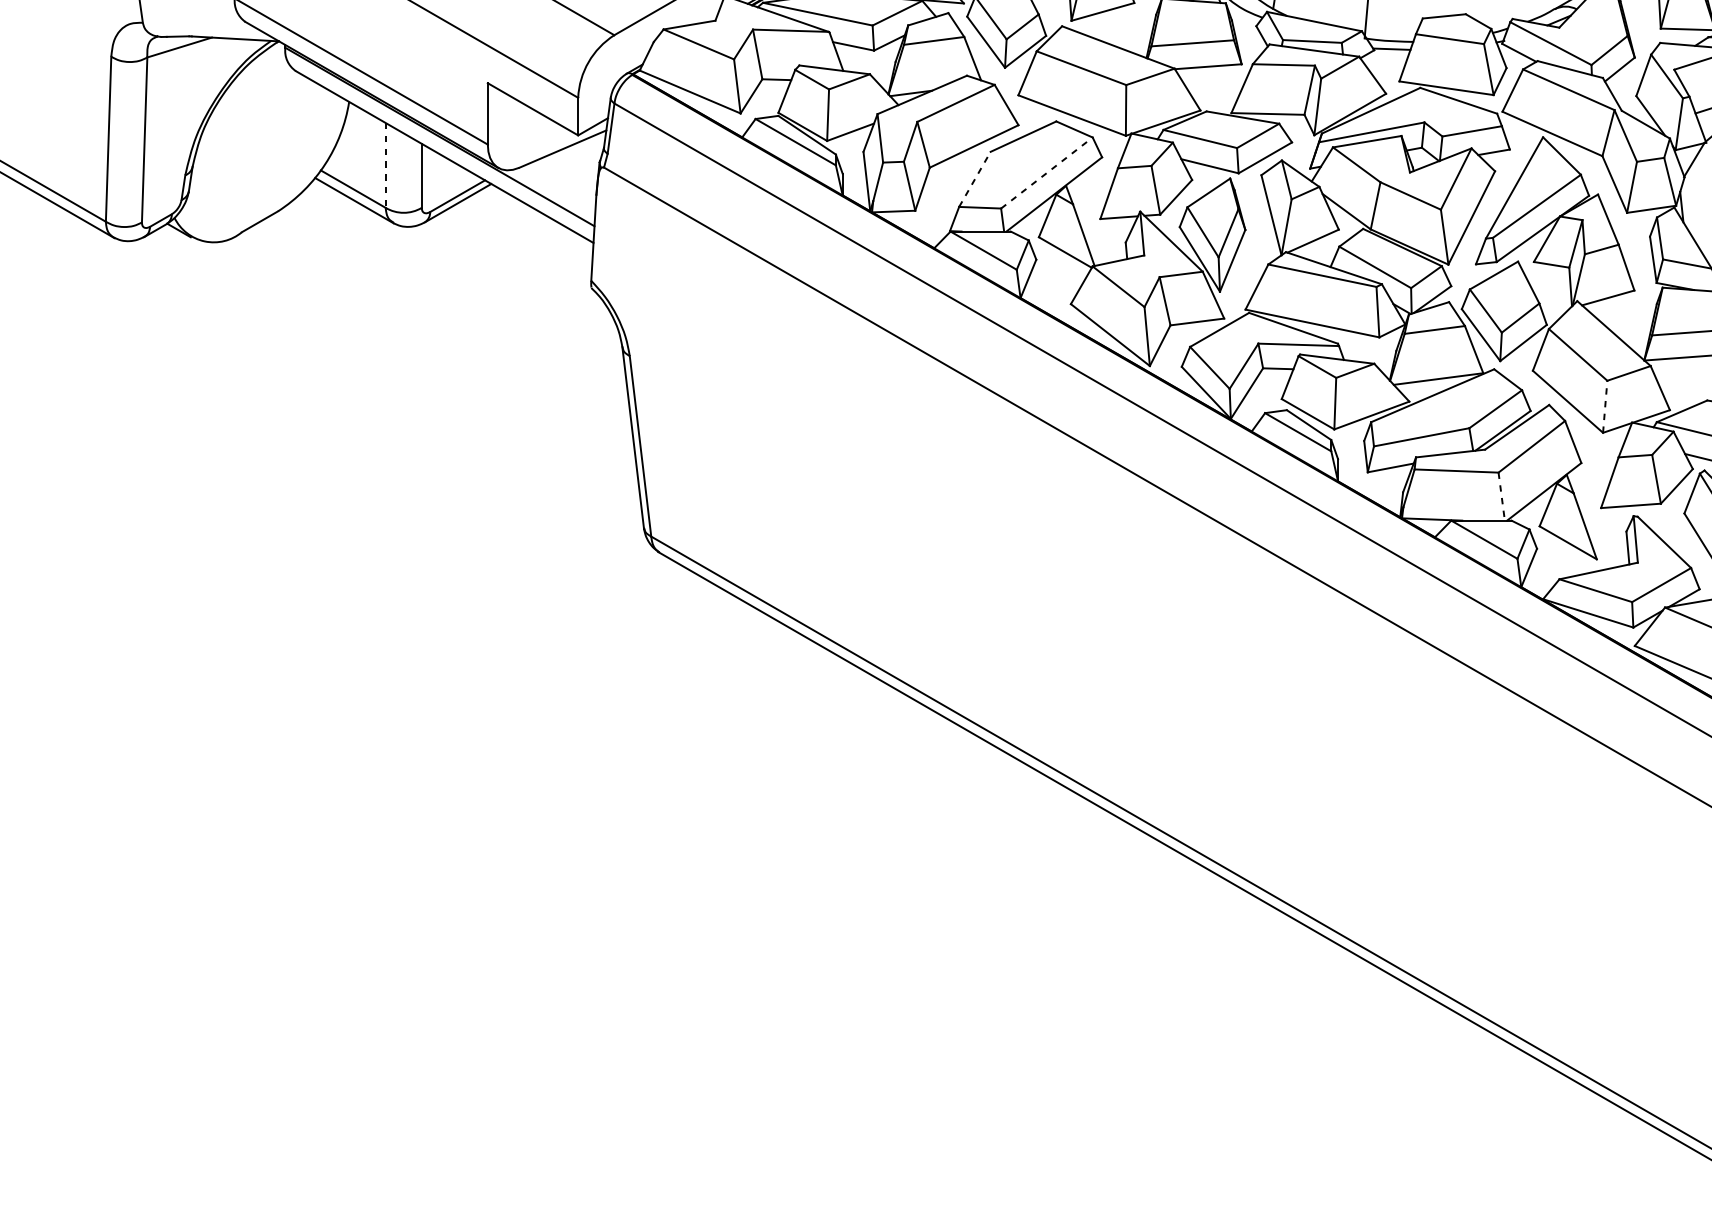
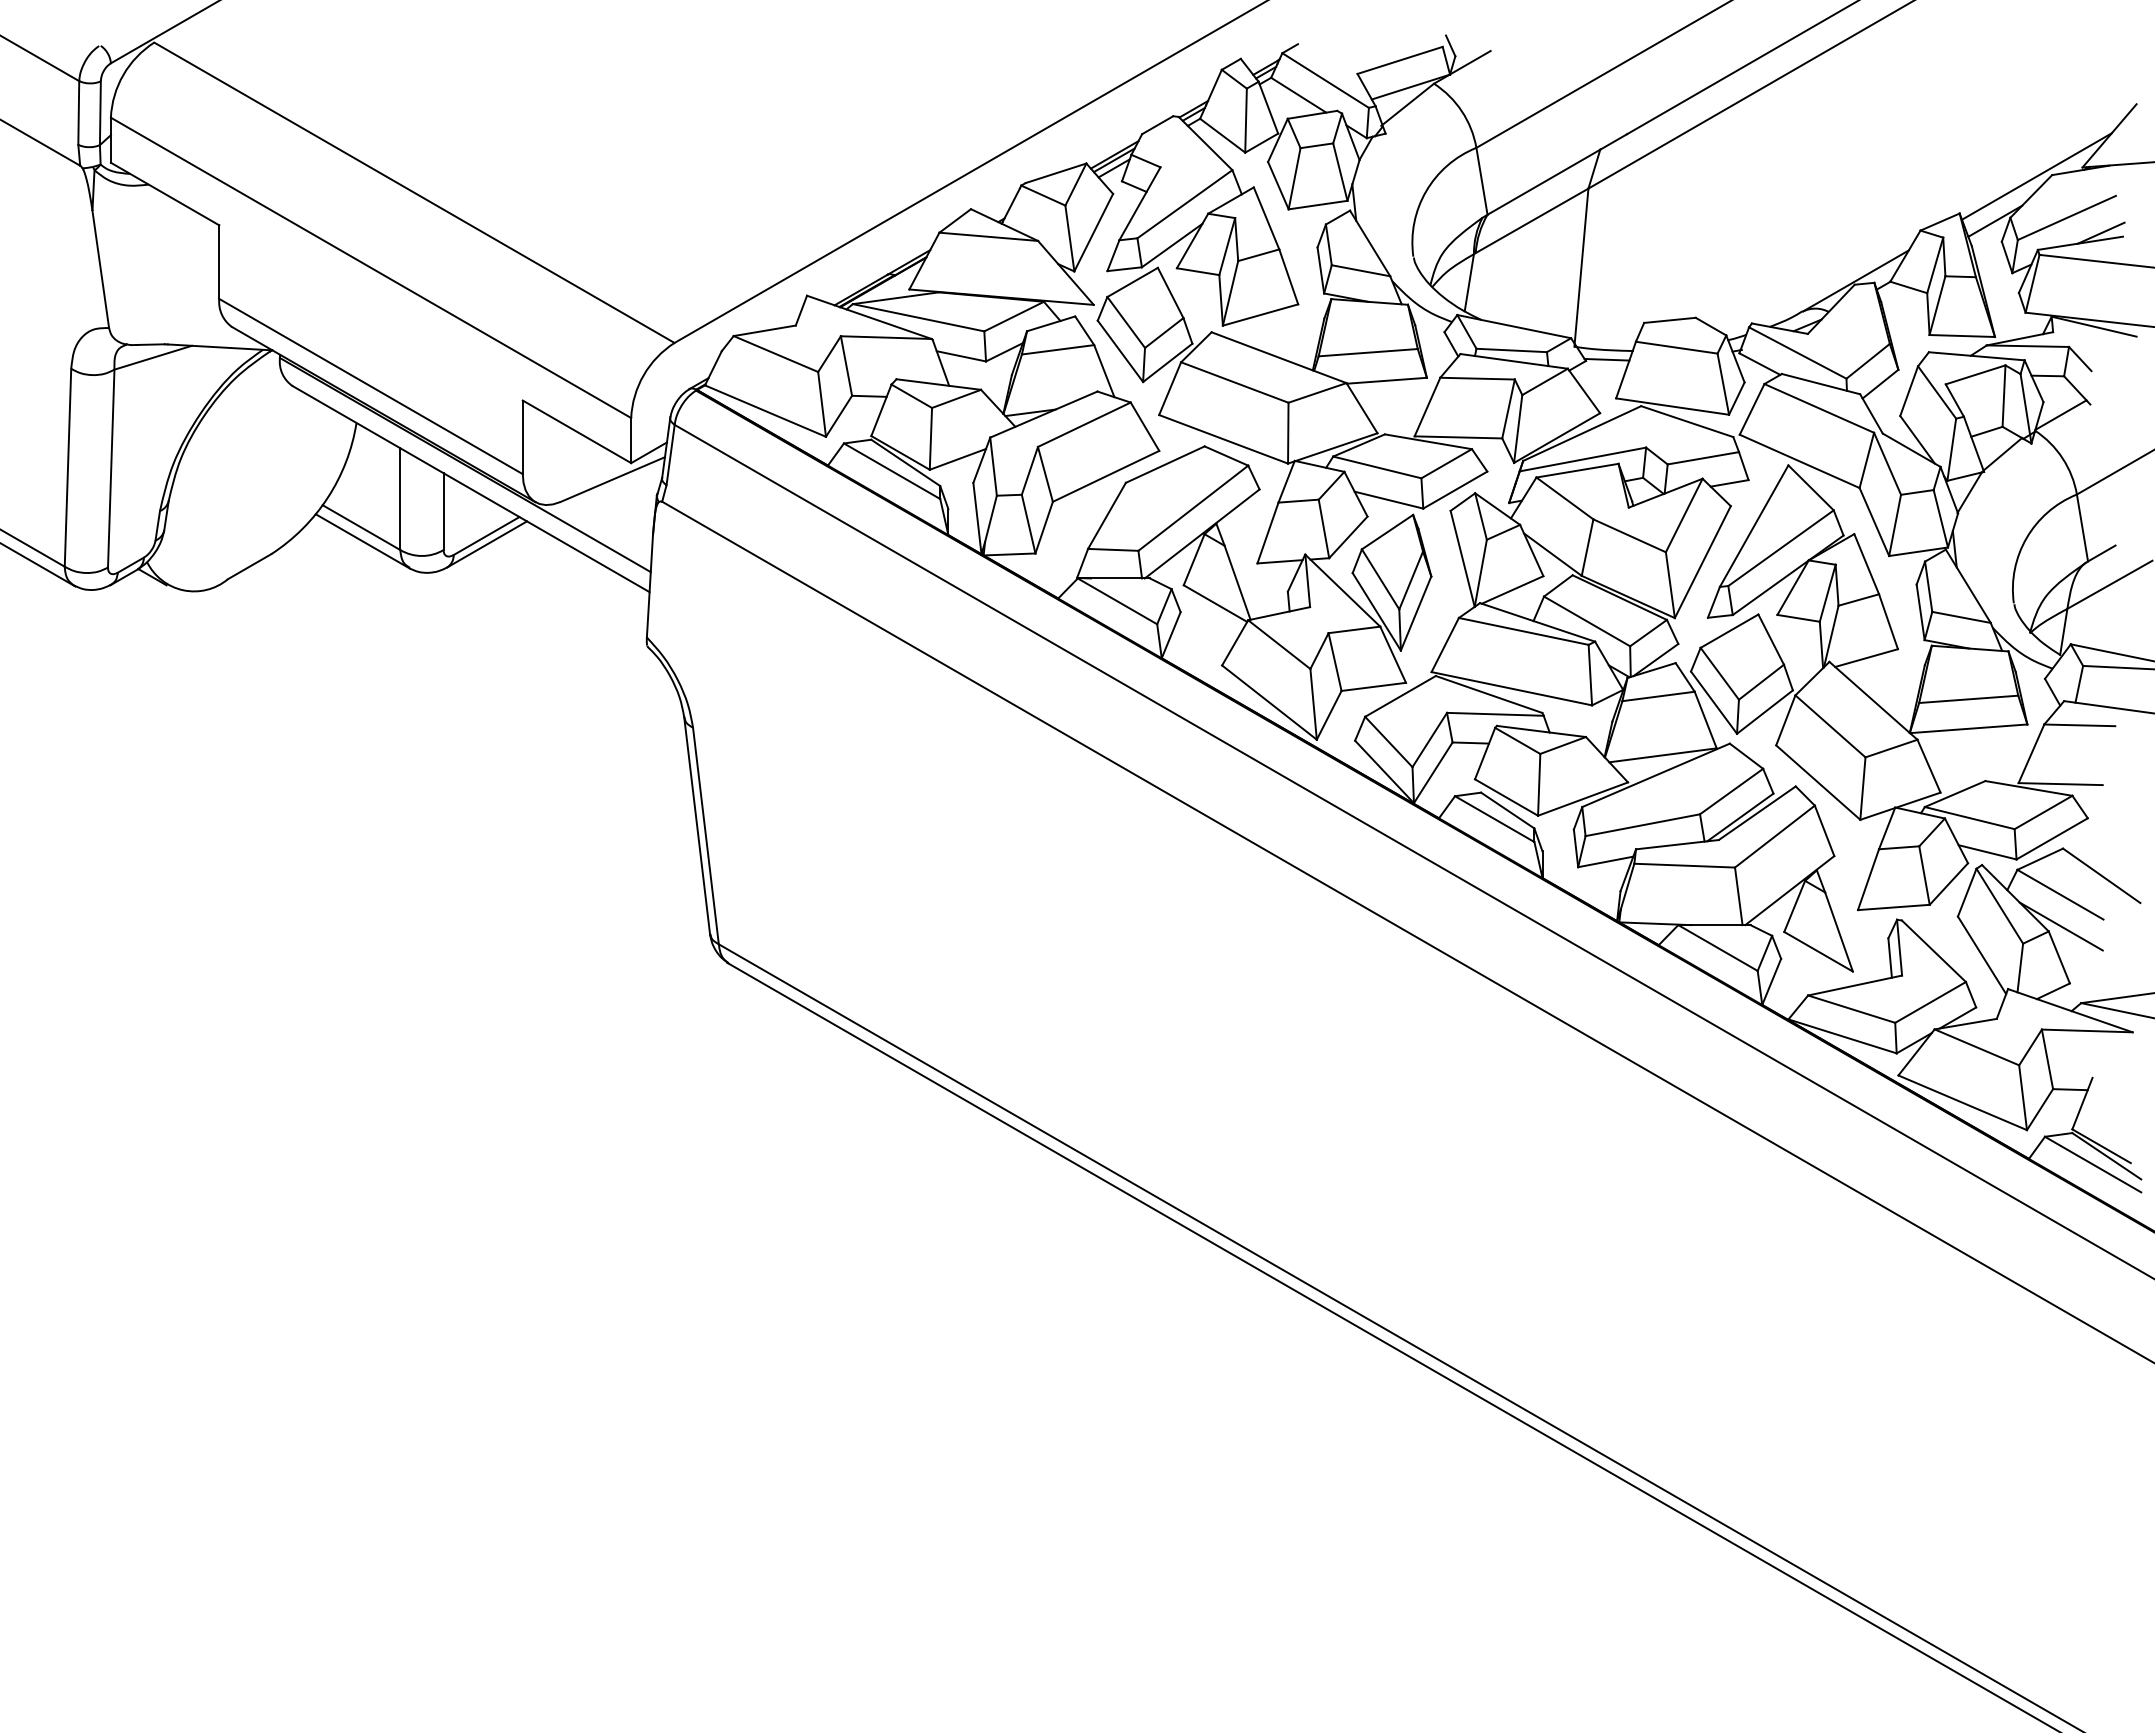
line: (385, 165) -> (400, 499), dashed -> solid
line: (1047, 172) -> (1193, 507), dashed -> solid
line: (975, 179) -> (1107, 515), dashed -> solid
line: (1604, 406) -> (1862, 788), dashed -> solid
line: (1501, 496) -> (1738, 896), dashed -> solid

